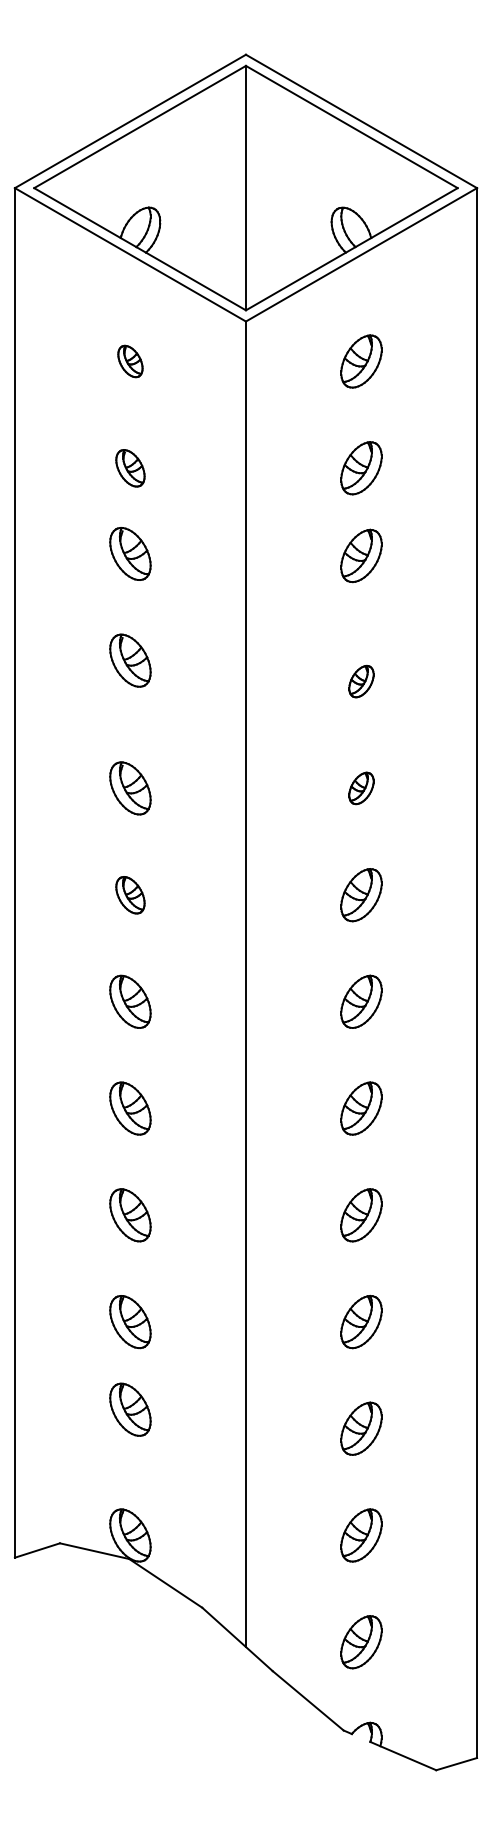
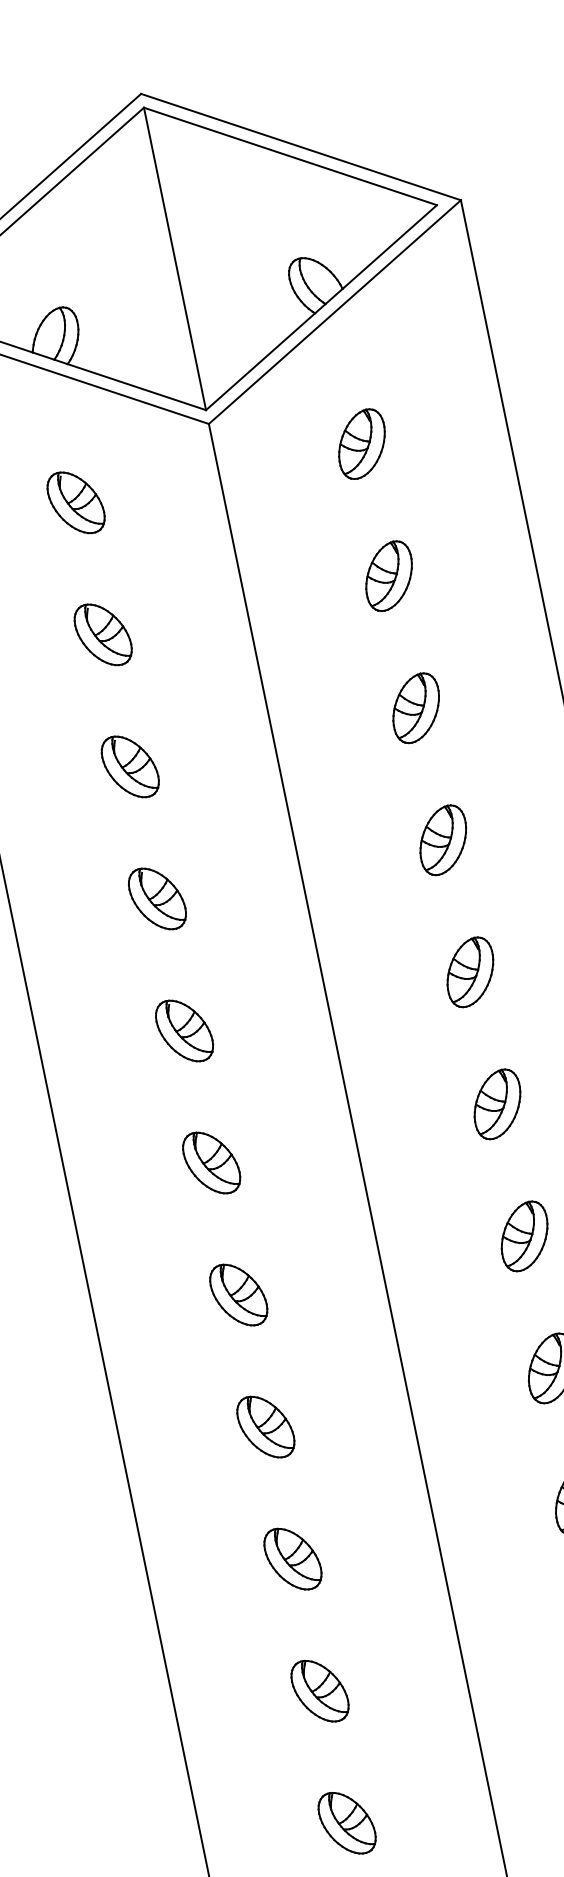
part: (130, 361) -> (76, 502), size x1.67
part: (130, 468) -> (103, 635), size x1.43
part: (130, 553) -> (130, 766), moved
part: (361, 555) -> (416, 707), moved
part: (130, 660) -> (157, 898), moved
part: (361, 681) -> (443, 840), size x1.67
part: (361, 788) -> (470, 972), size x1.67
part: (130, 895) -> (211, 1163), size x1.43
part: (130, 1409) -> (347, 1822), moved

